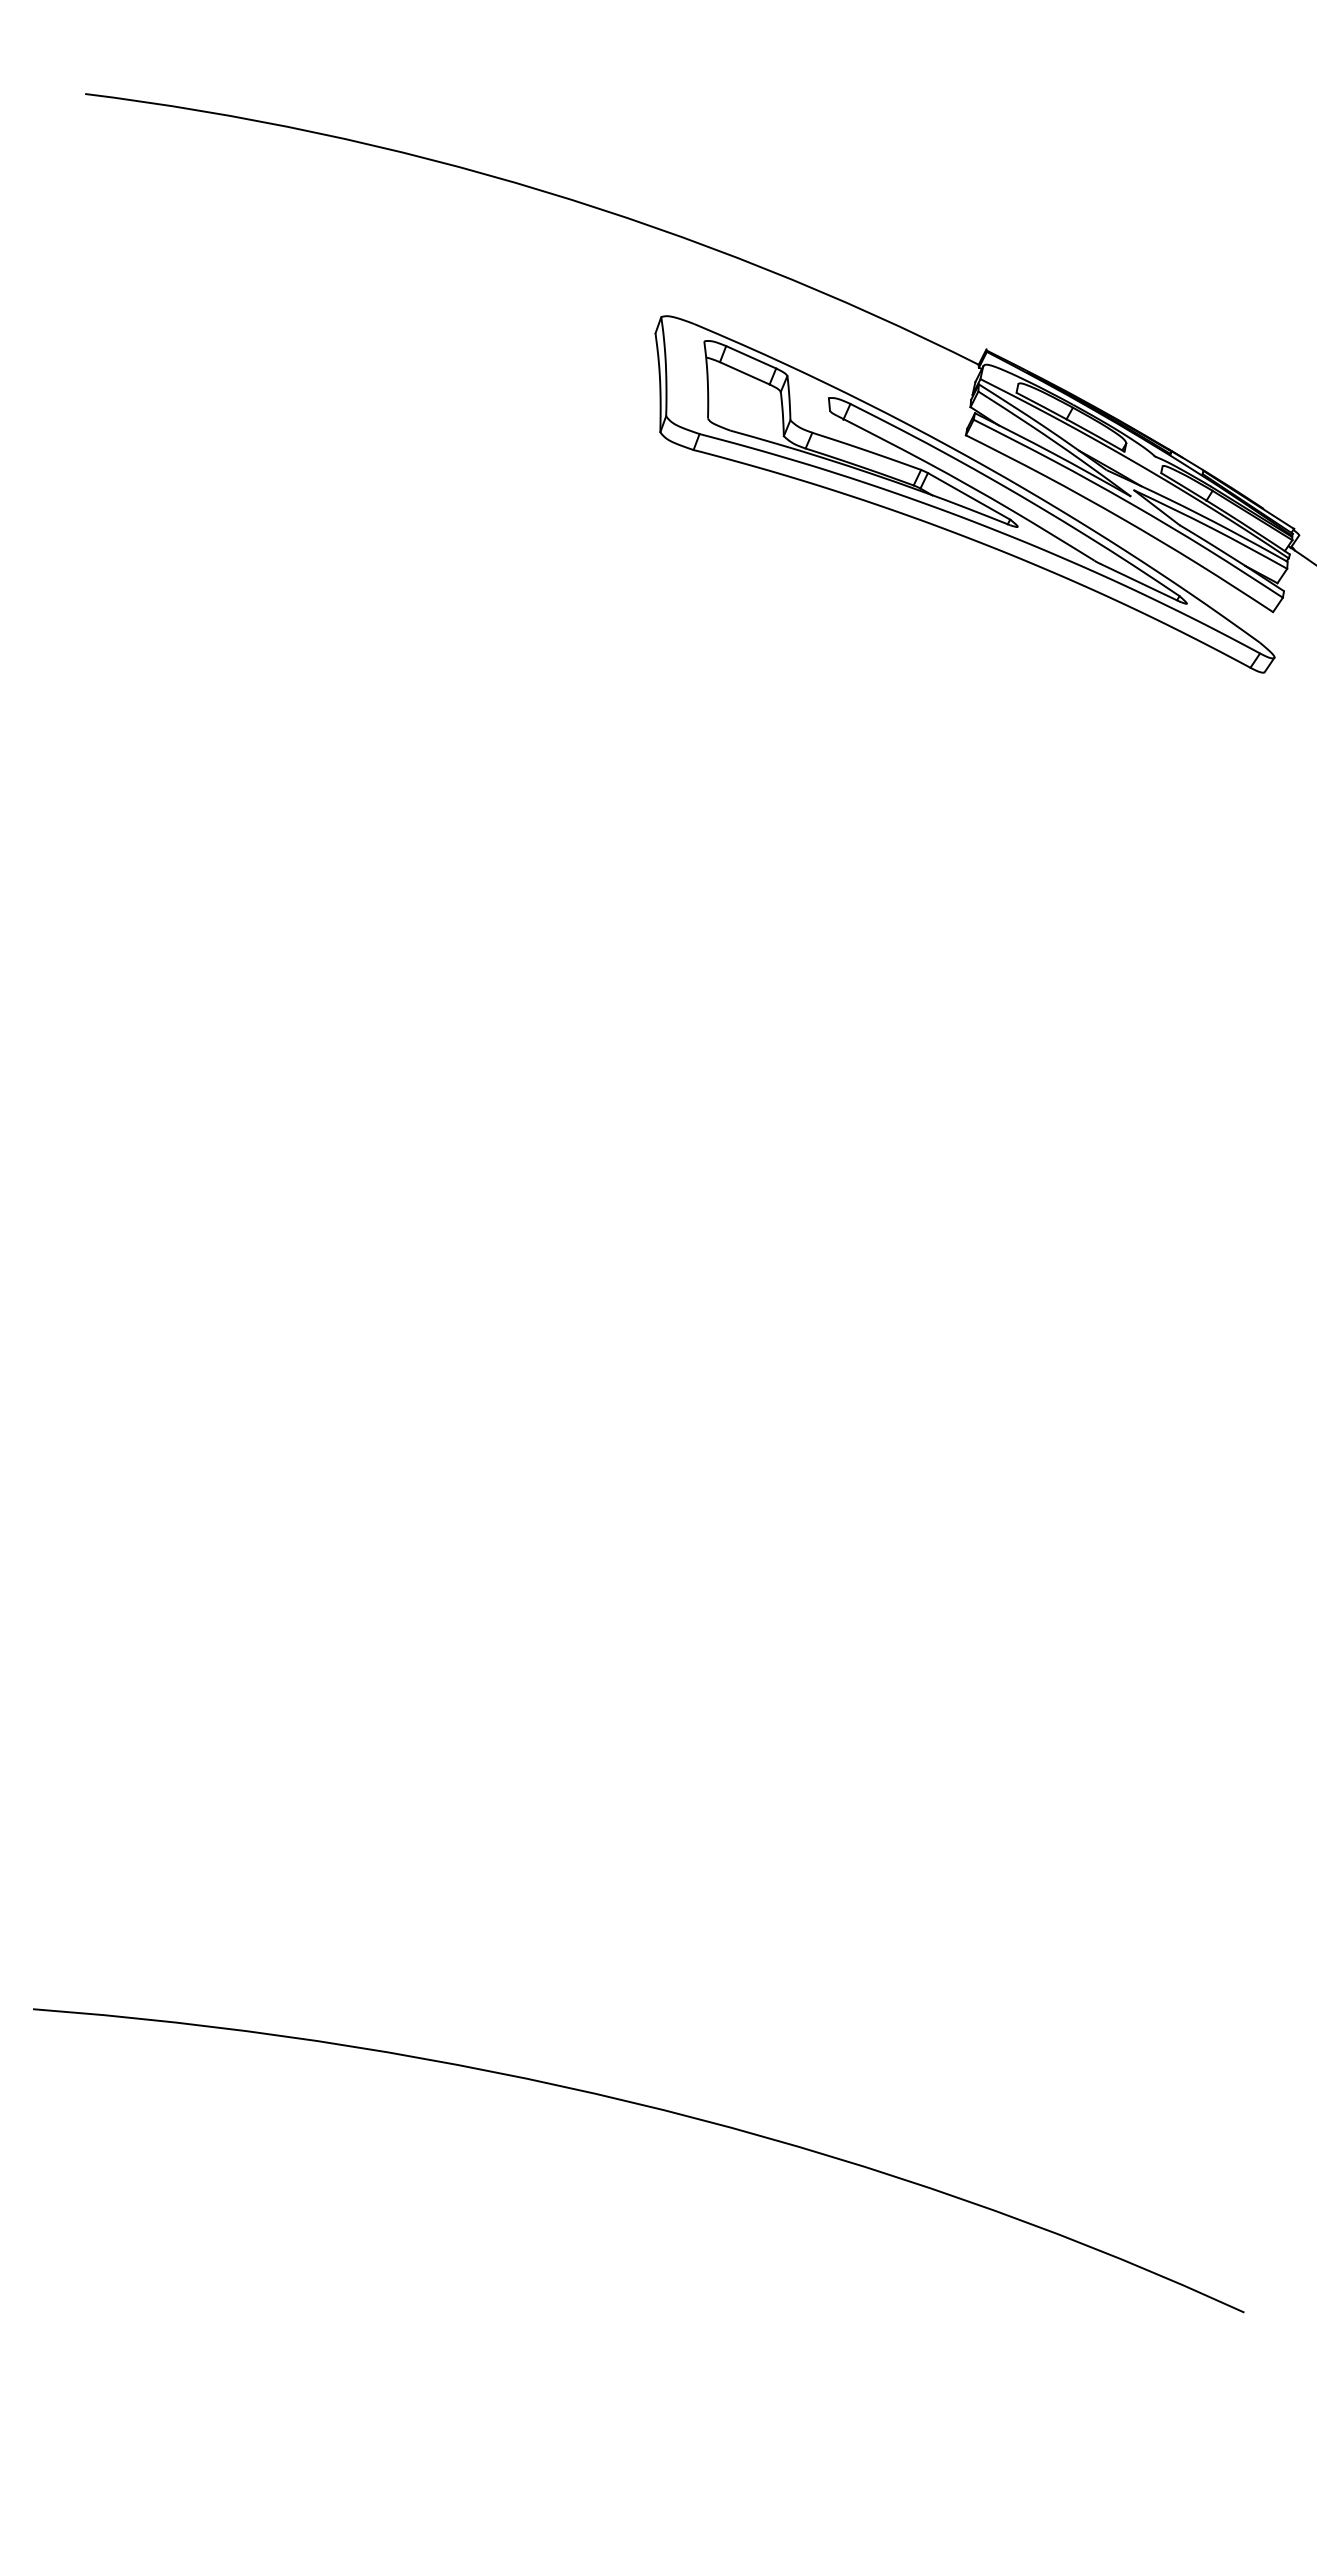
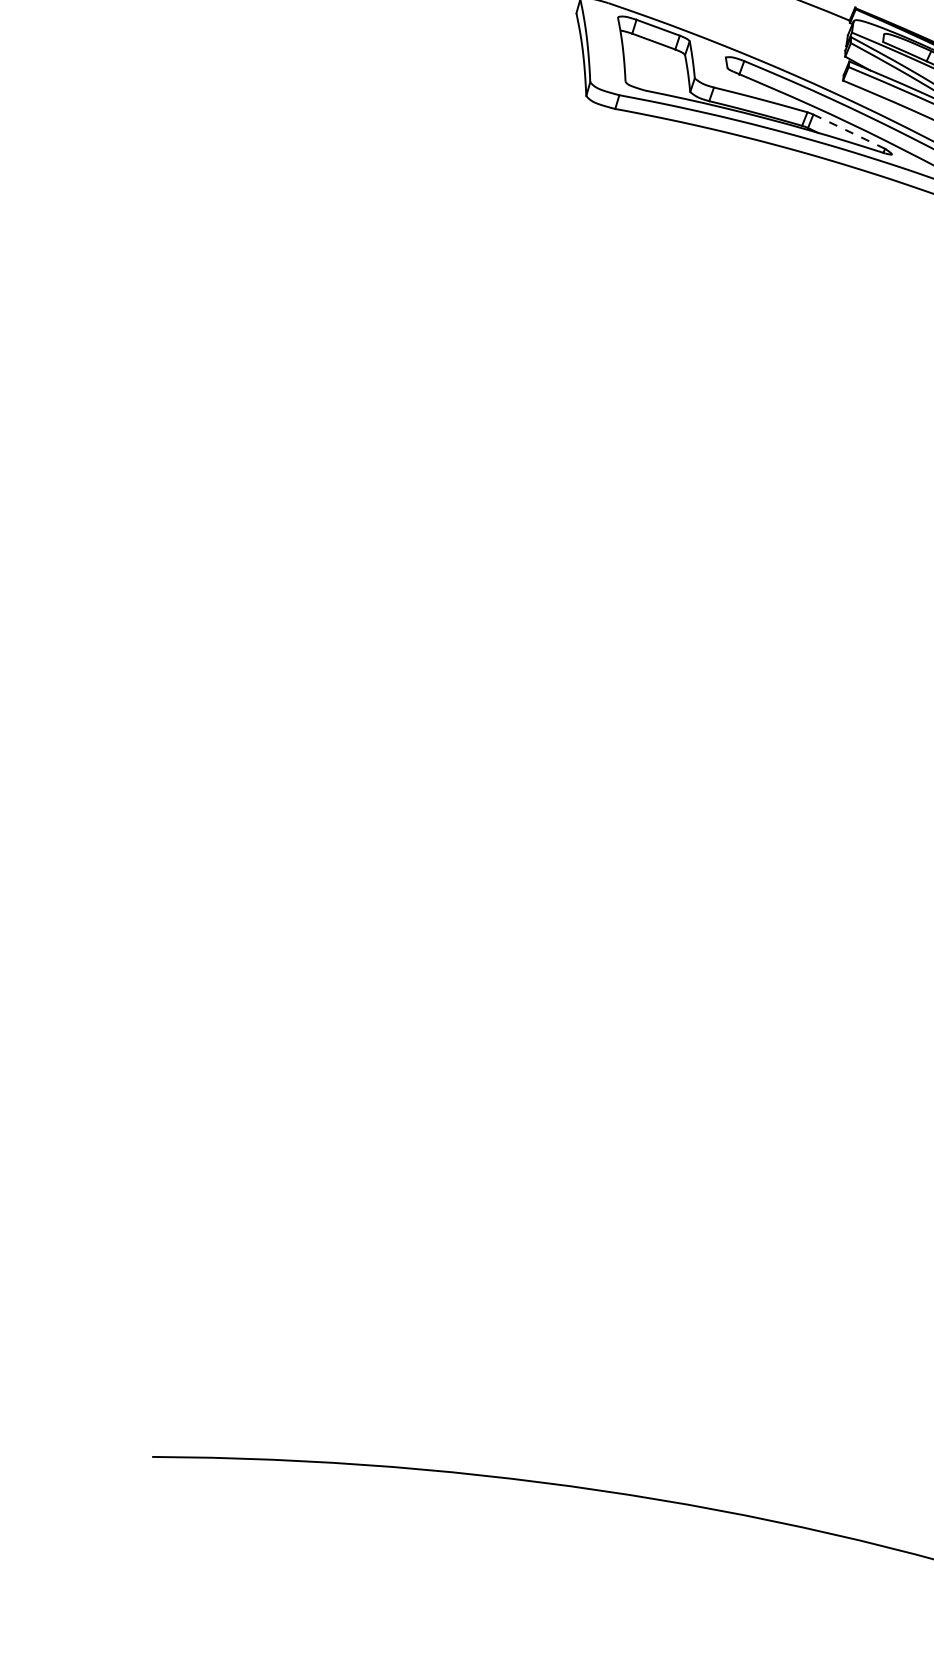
line: (968, 496) -> (848, 131), solid -> dashed

